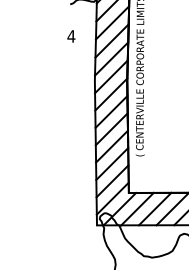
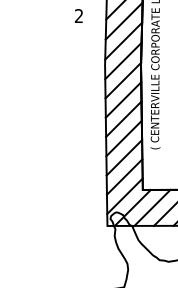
text: (71, 36) -> (79, 16), 4 -> 2

